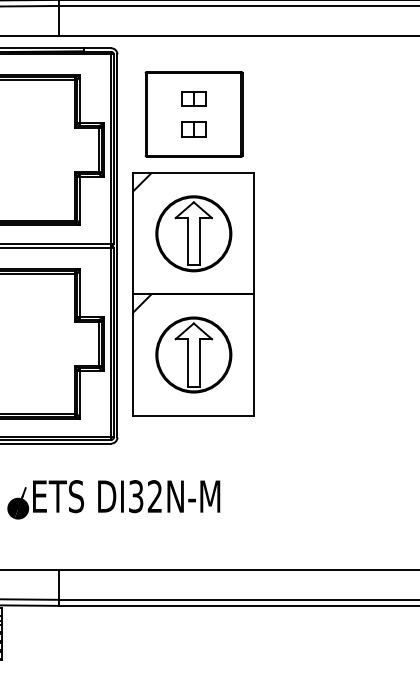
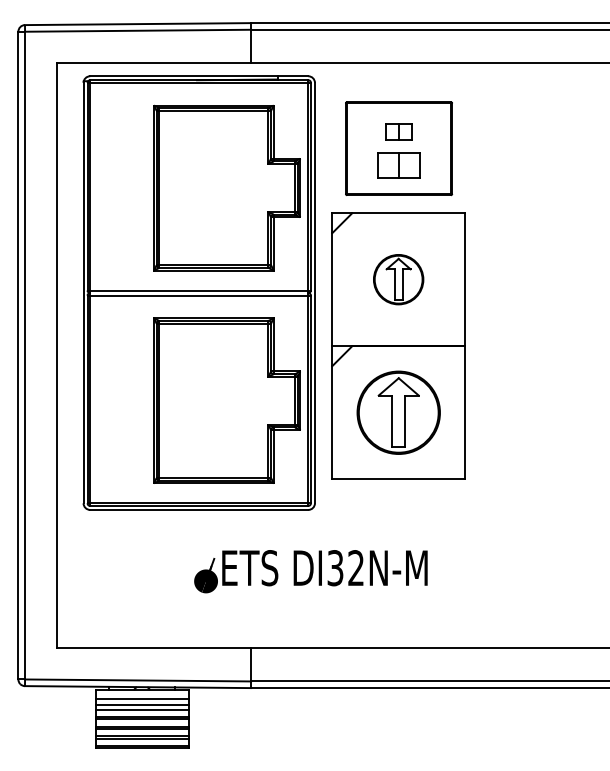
part: (193, 128) -> (398, 164), size x1.6
part: (193, 233) -> (398, 279), size x0.6

